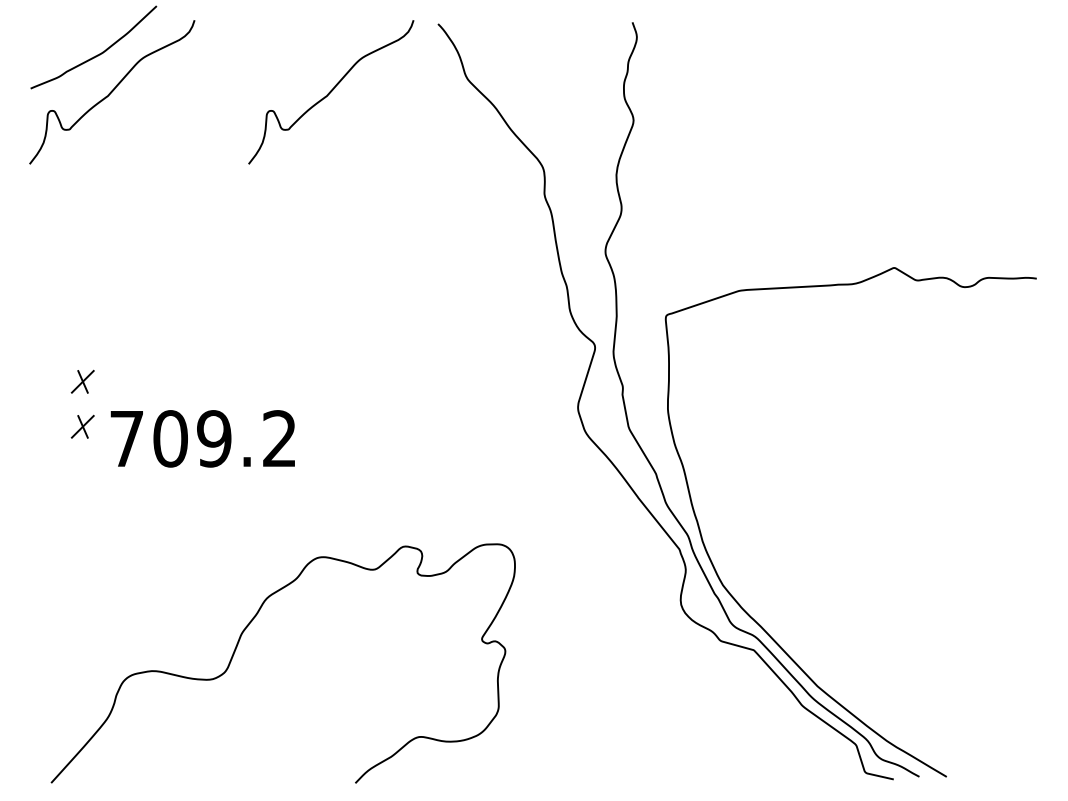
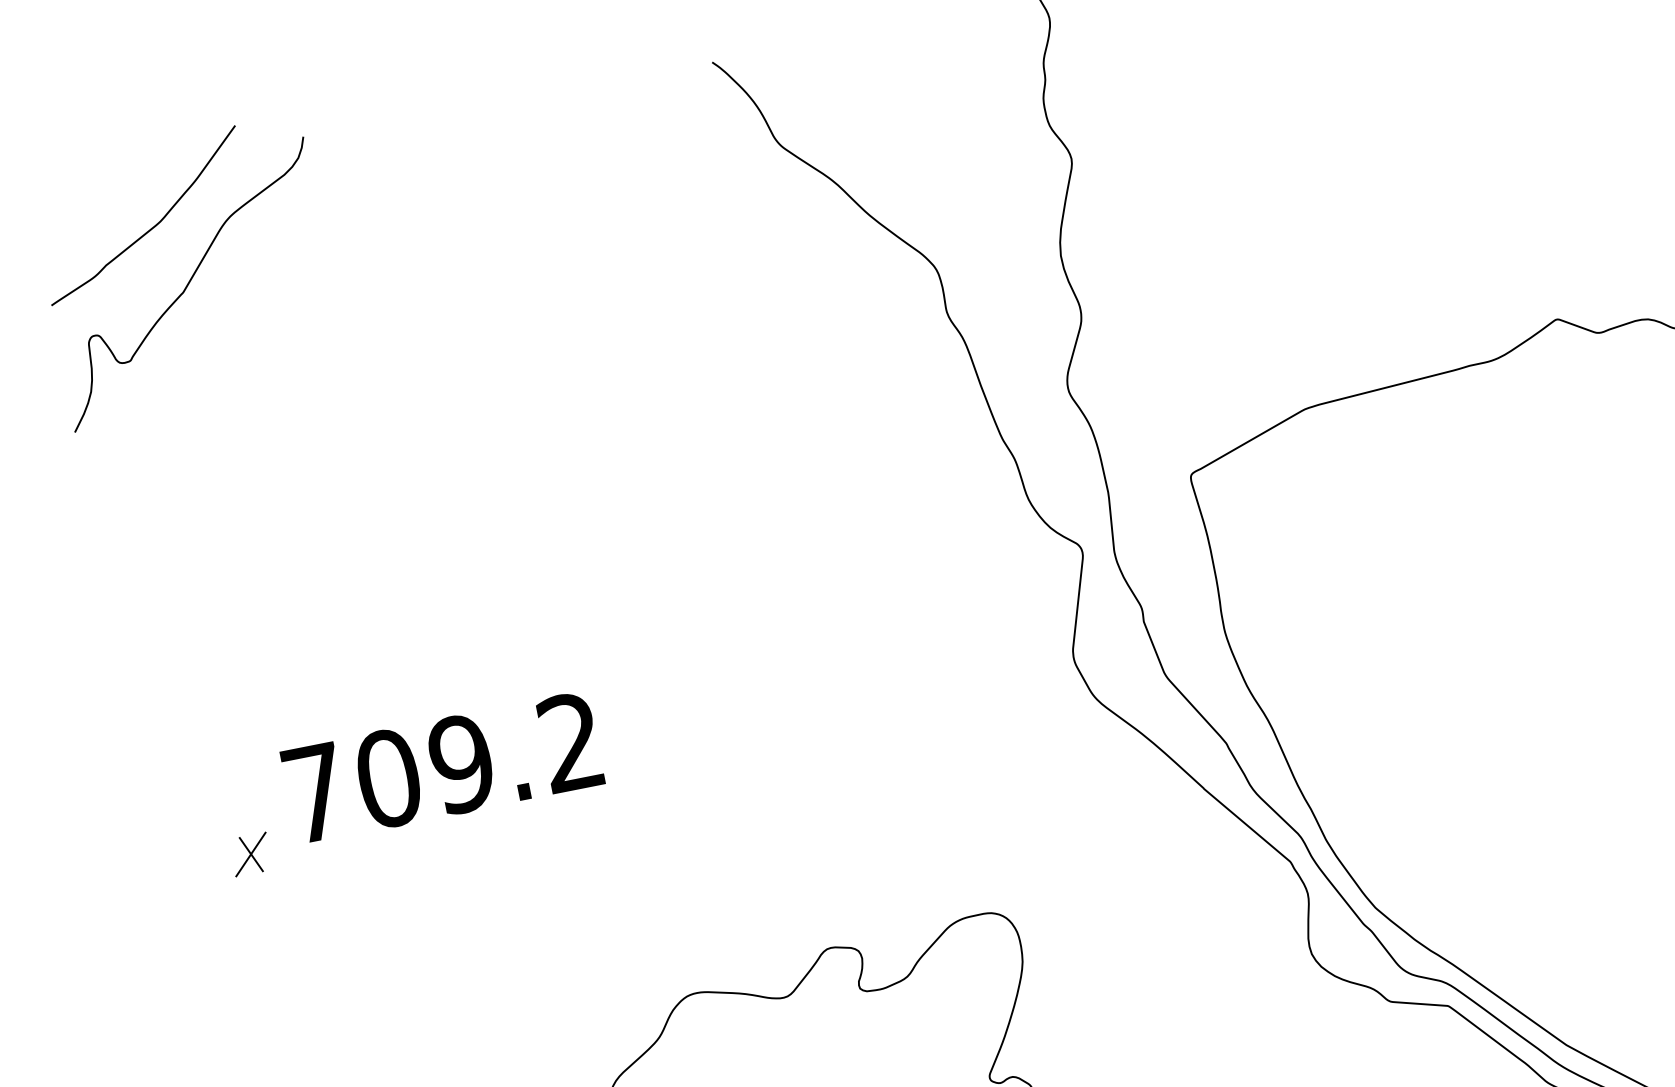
curve: (331, 92) -> (556, 212), removed
part: (82, 381) -> (235, 778), removed
text: (202, 438) -> (441, 767), moved

